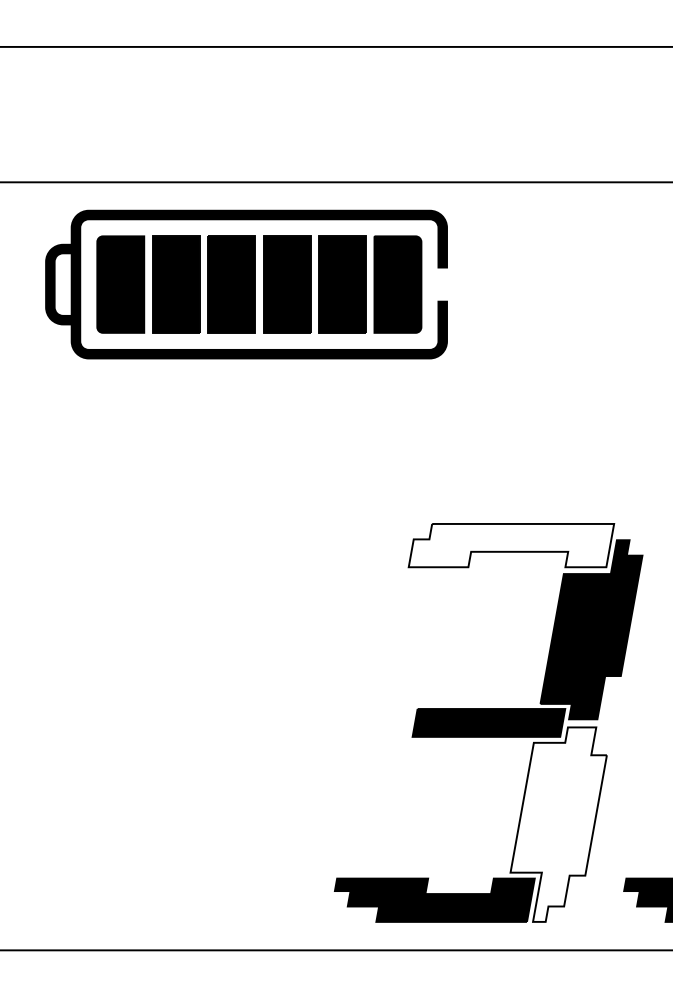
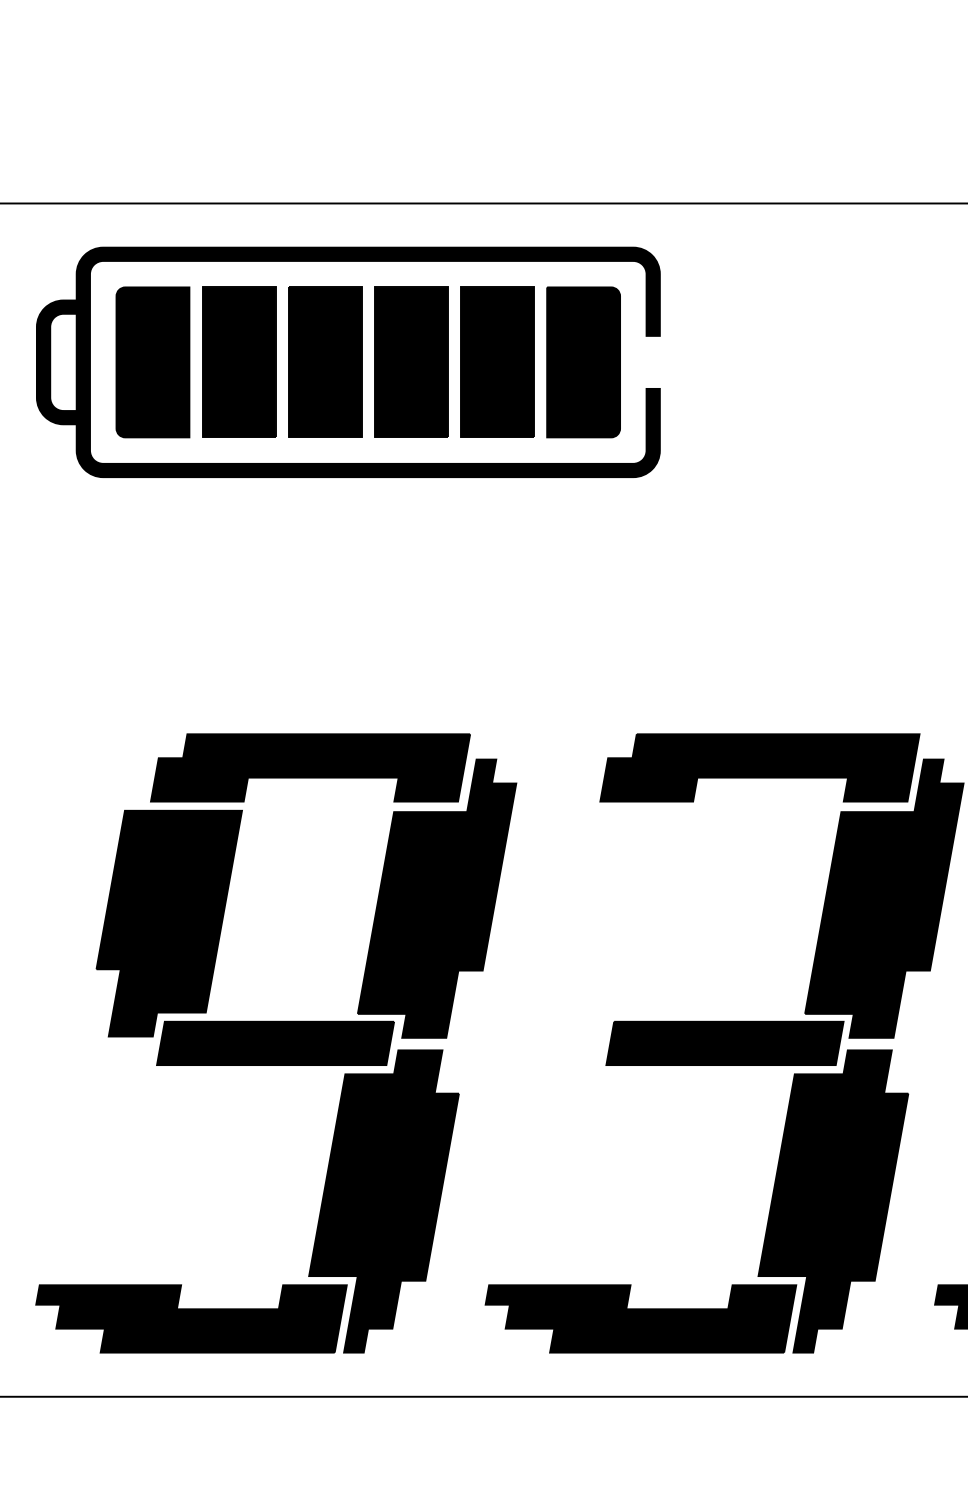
fill: (511, 545) -> (760, 767), added
part: (199, 722) -> (275, 1042), added
fill: (558, 824) -> (833, 1201), added

